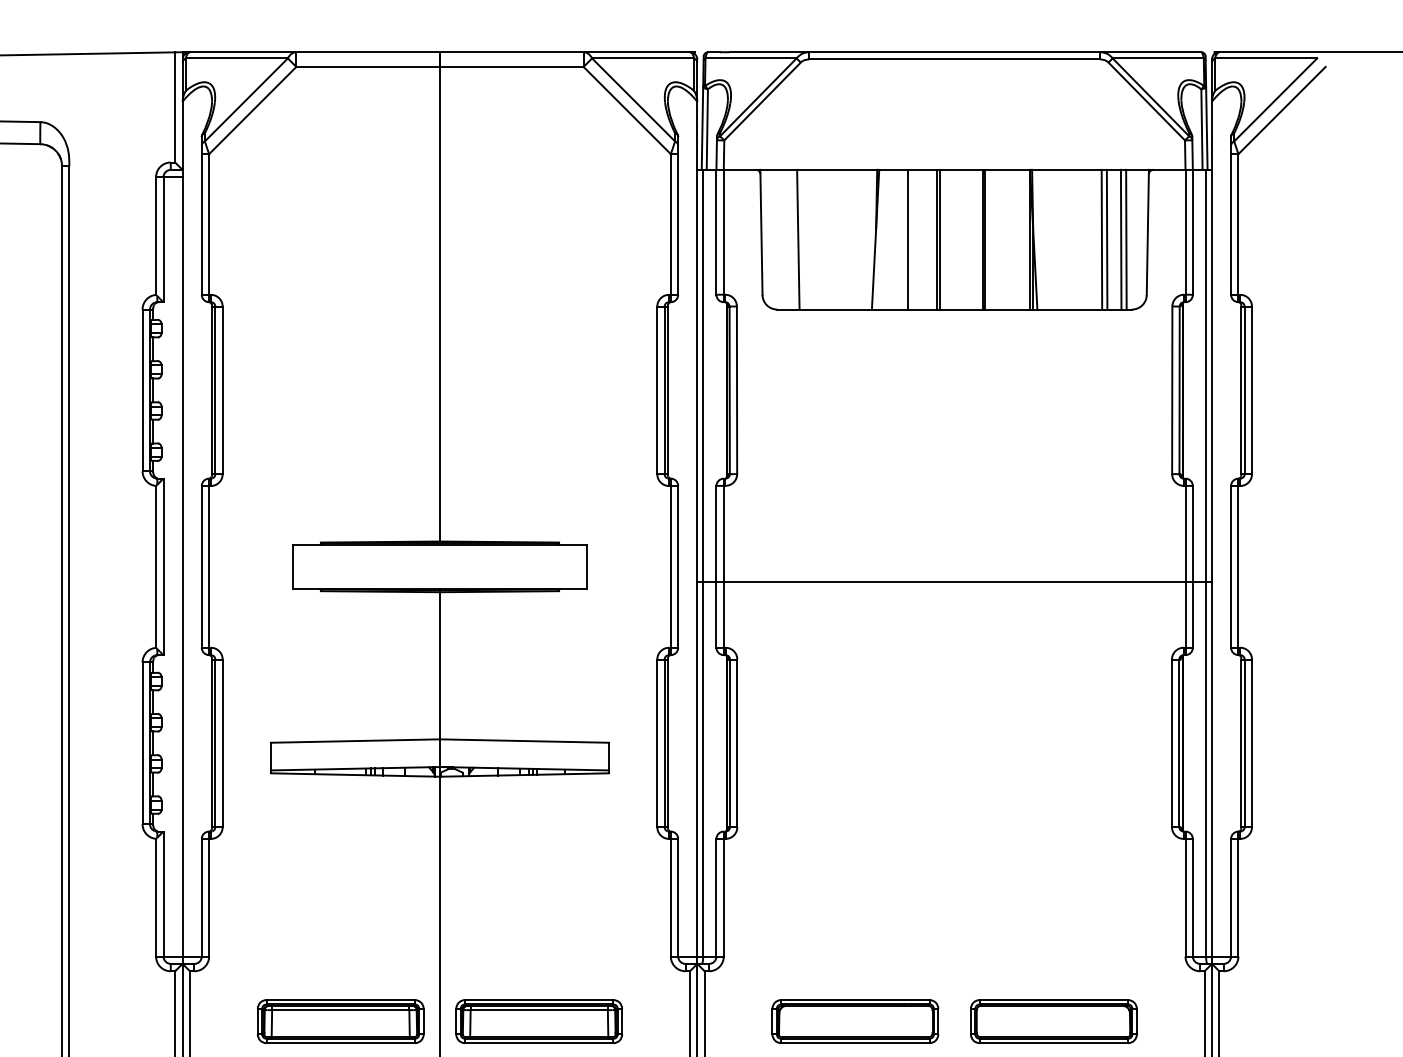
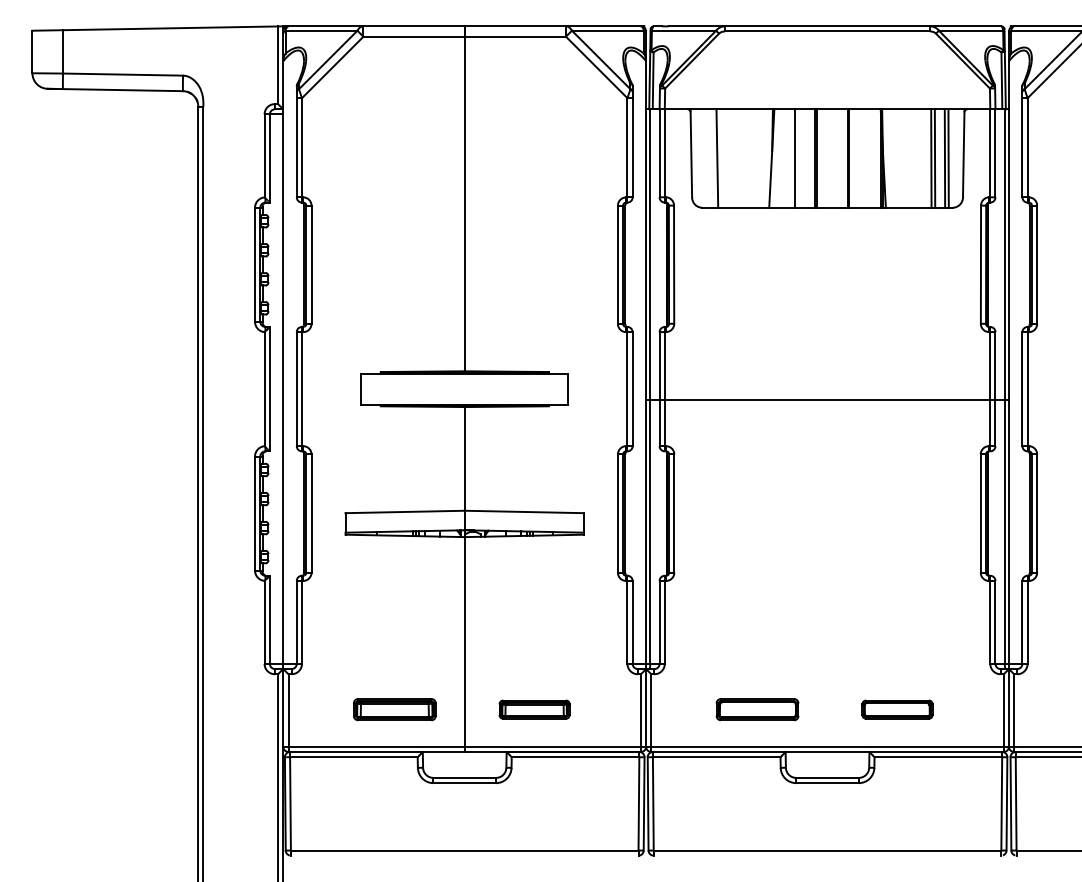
part: (340, 1021) -> (394, 709), size x0.7
part: (538, 1021) -> (534, 709), size x0.6
part: (855, 1021) -> (757, 709), size x0.7
part: (1053, 1021) -> (897, 709), size x0.6

